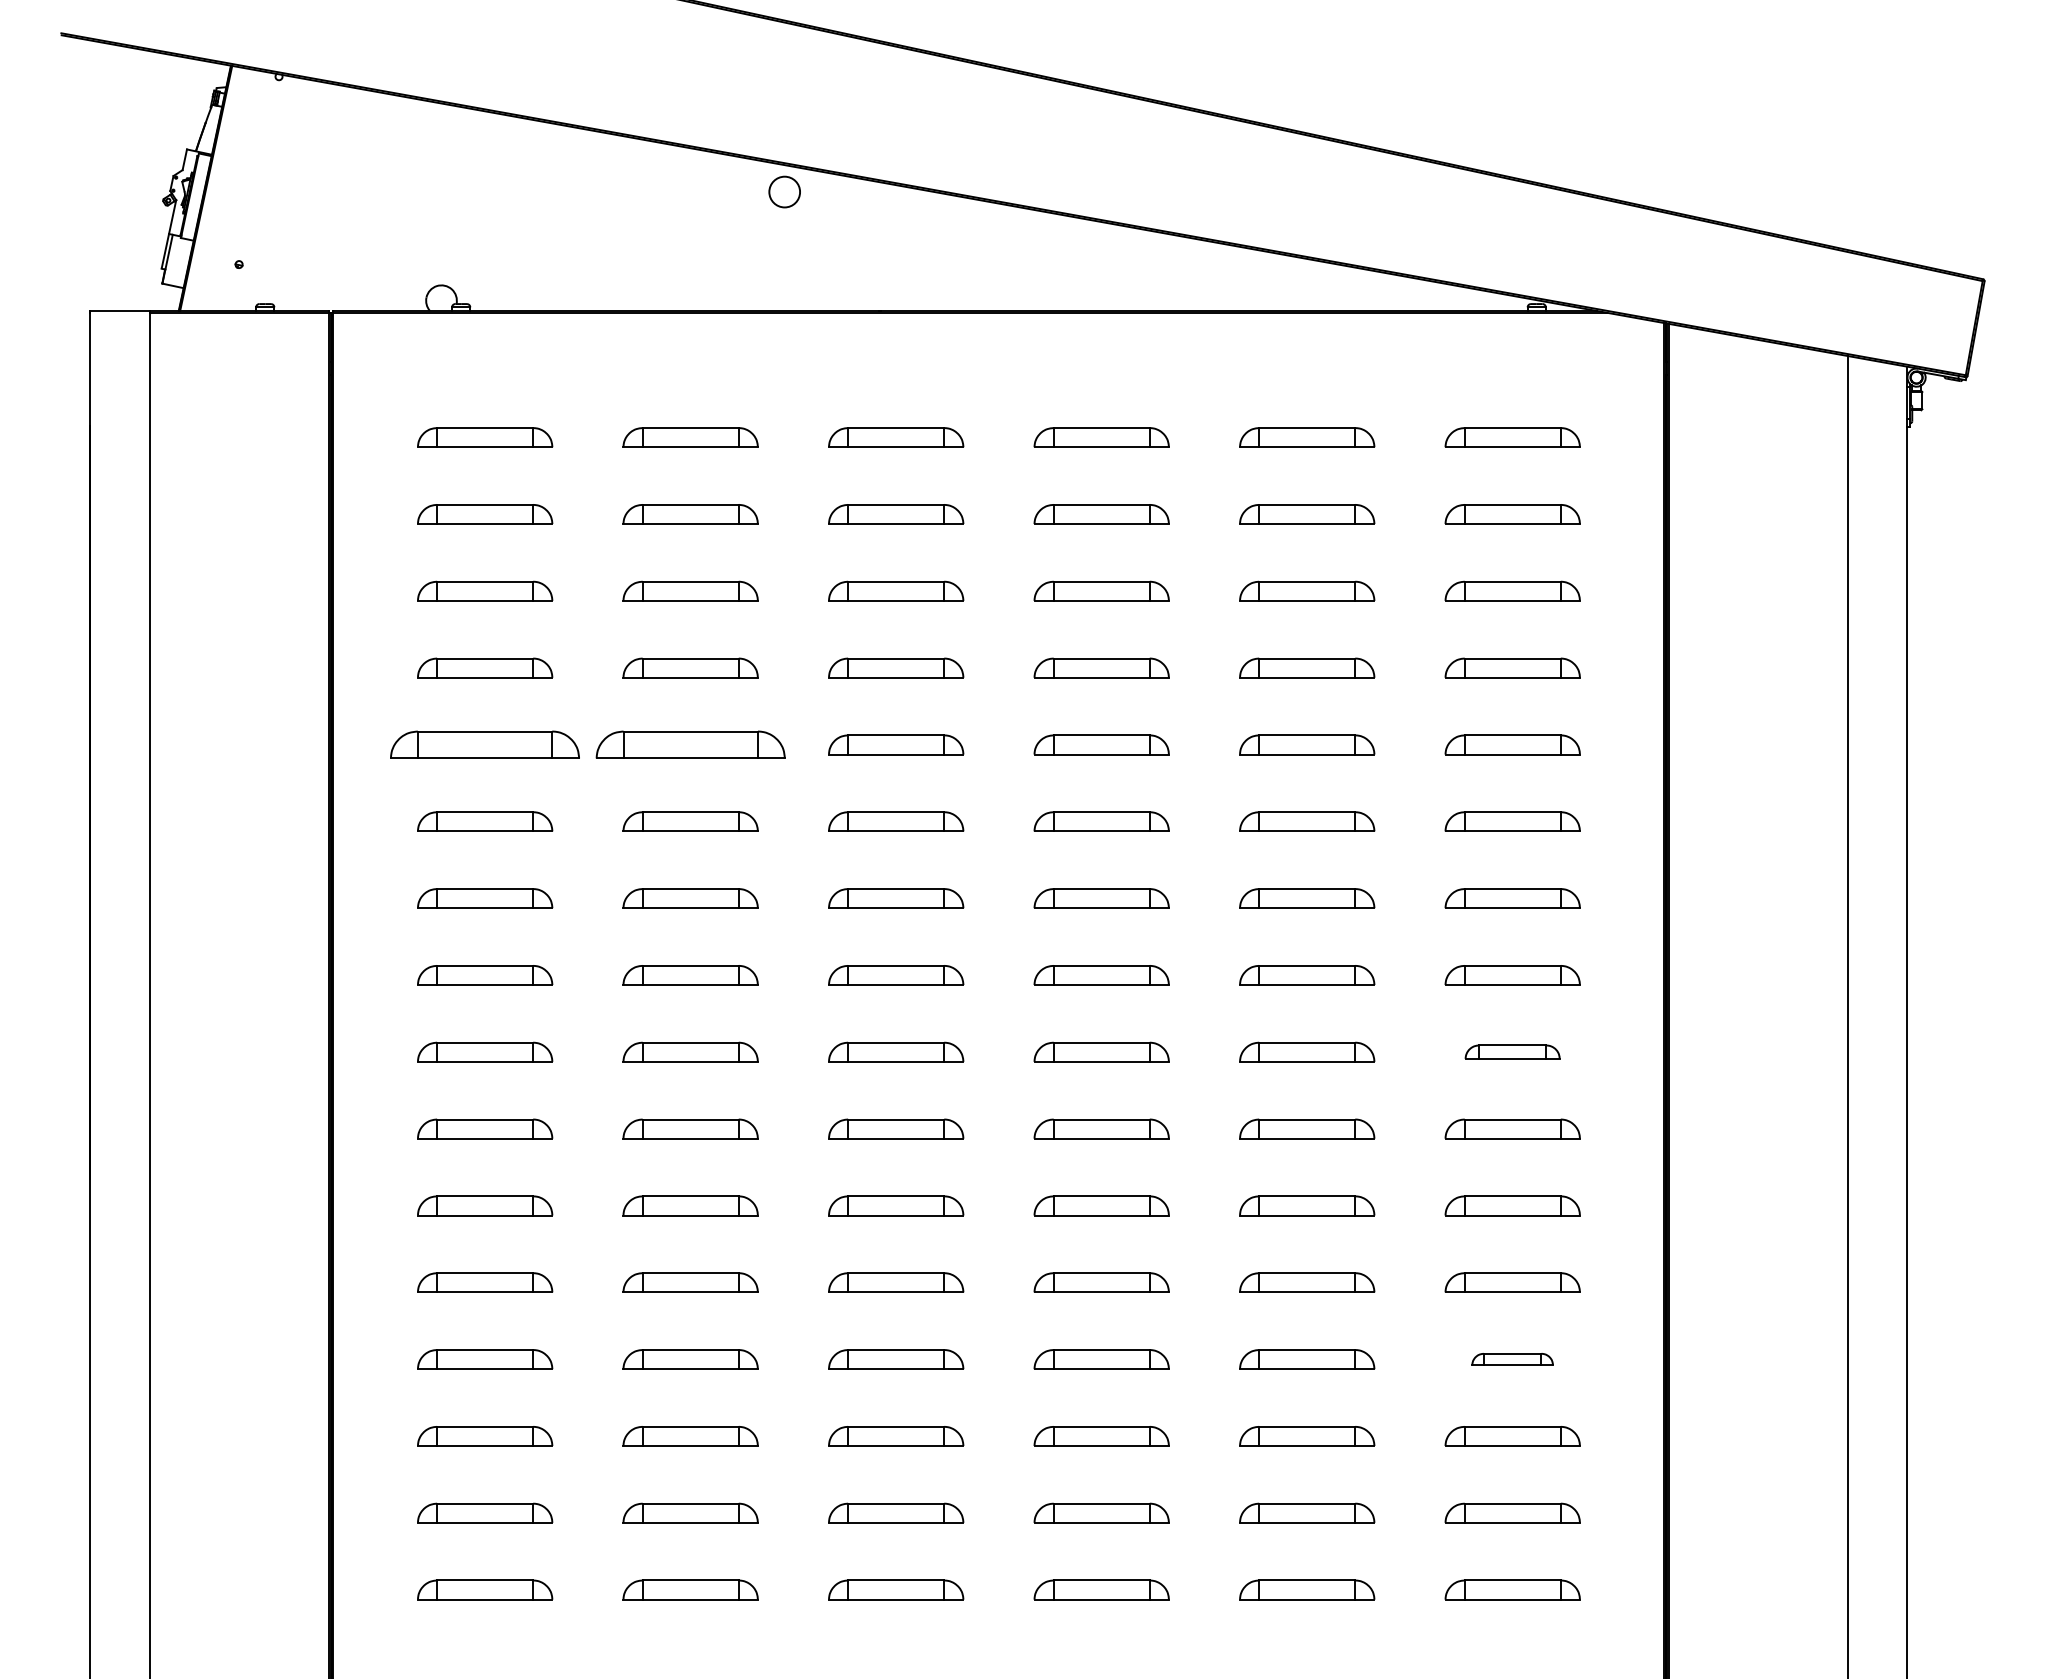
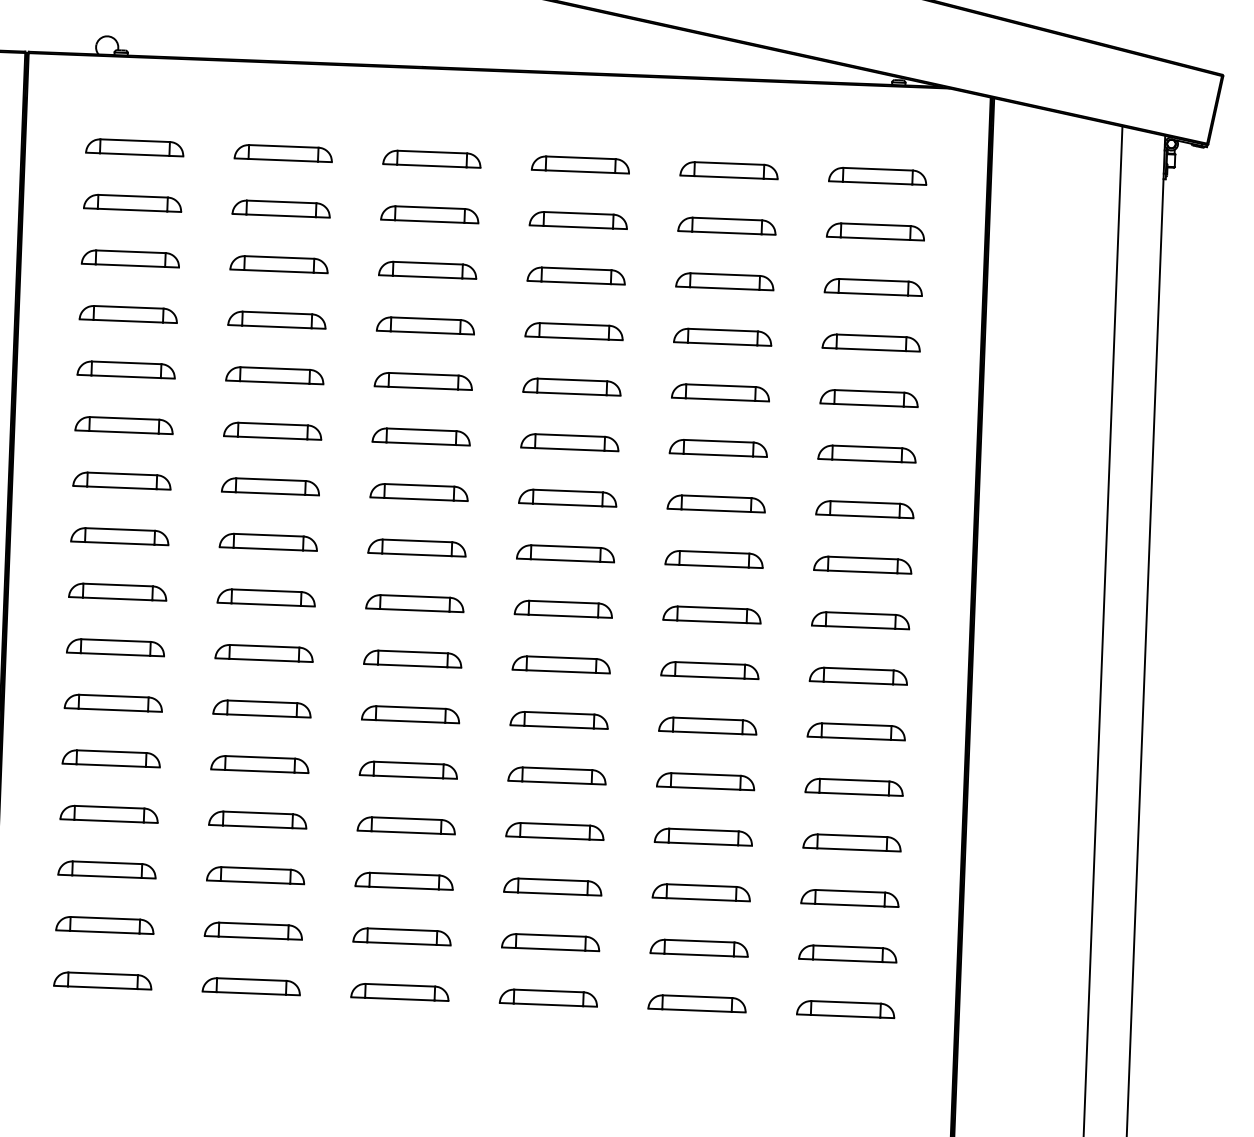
part: (485, 744) -> (126, 369), size x0.71
part: (690, 744) -> (274, 375), size x0.71
part: (1512, 1051) -> (860, 619), size x1.43
part: (1512, 1359) -> (852, 842), size x1.67

